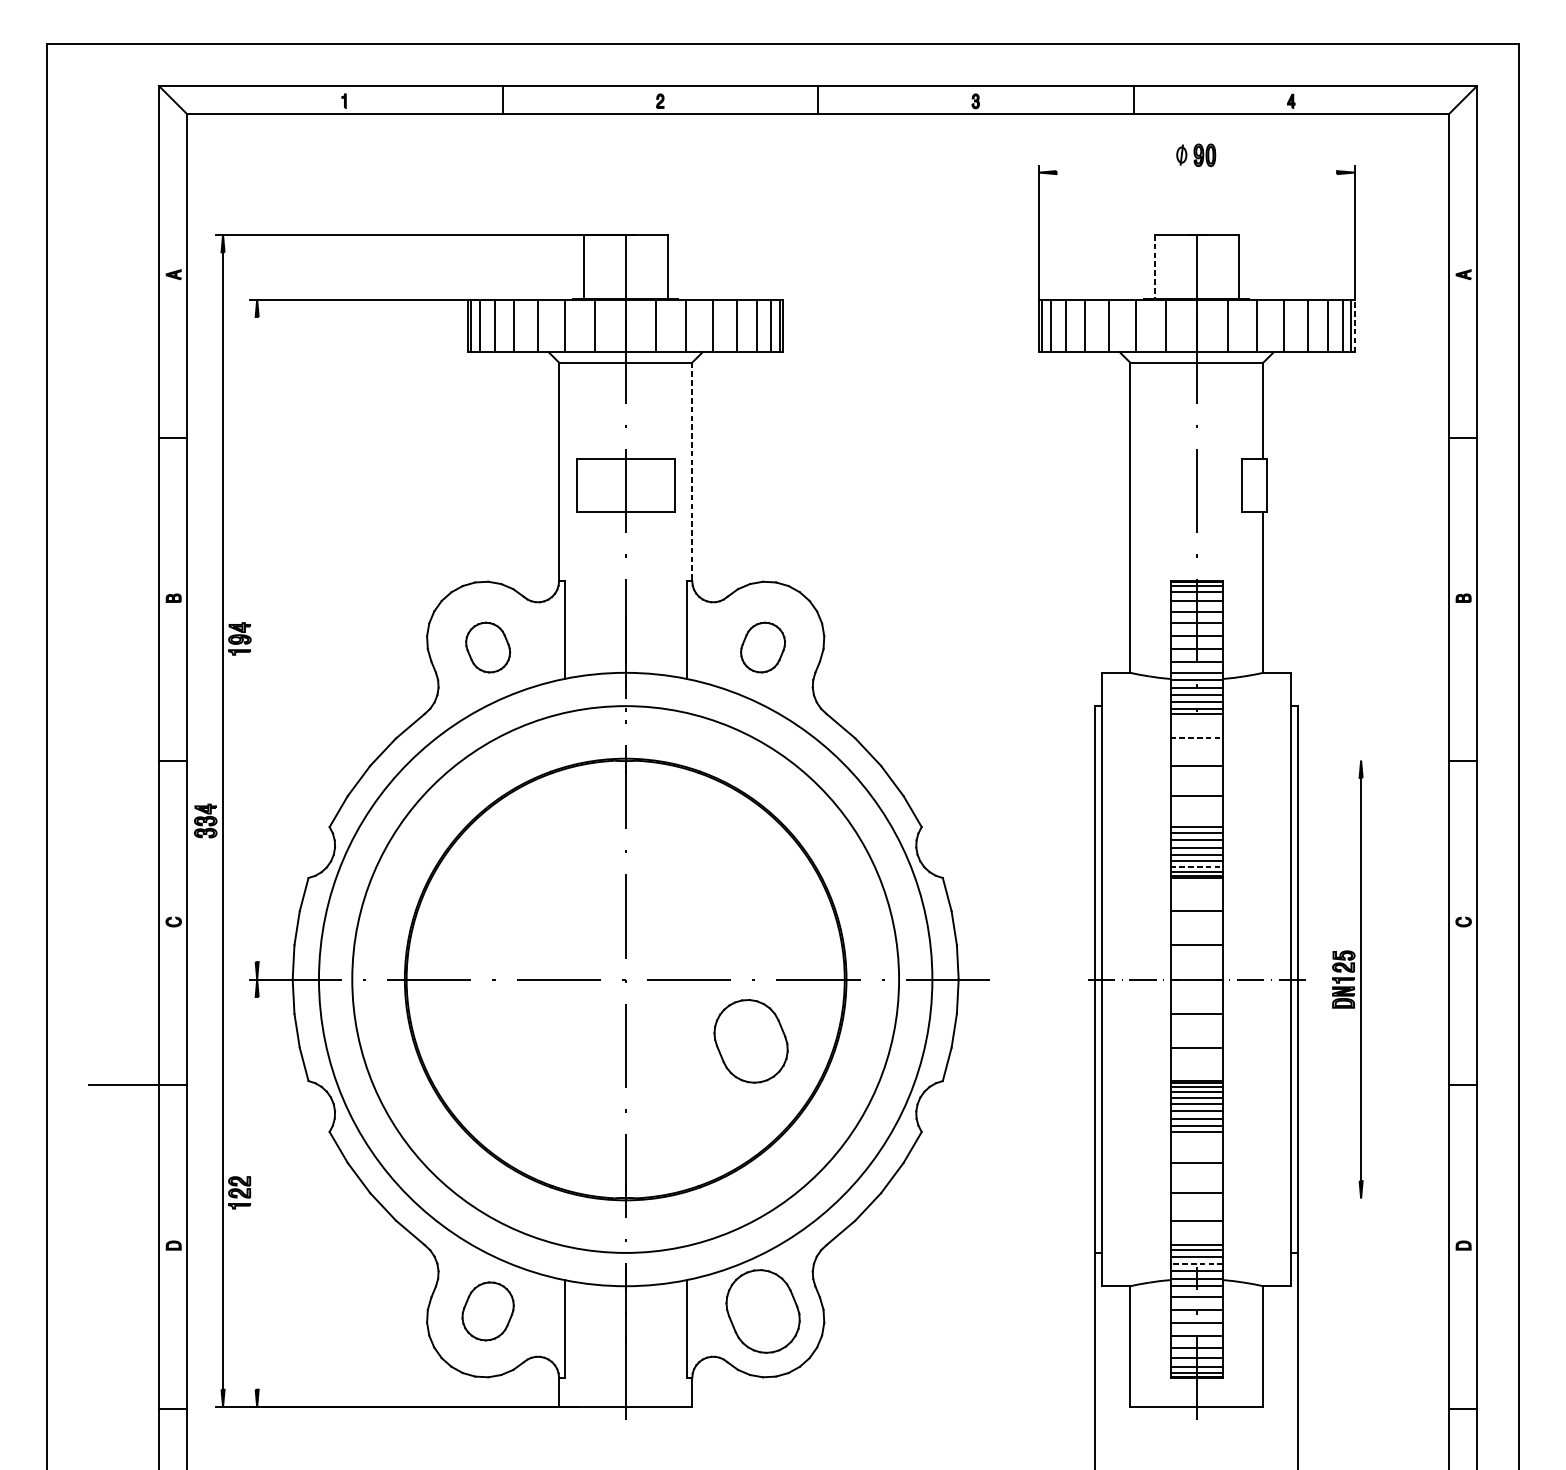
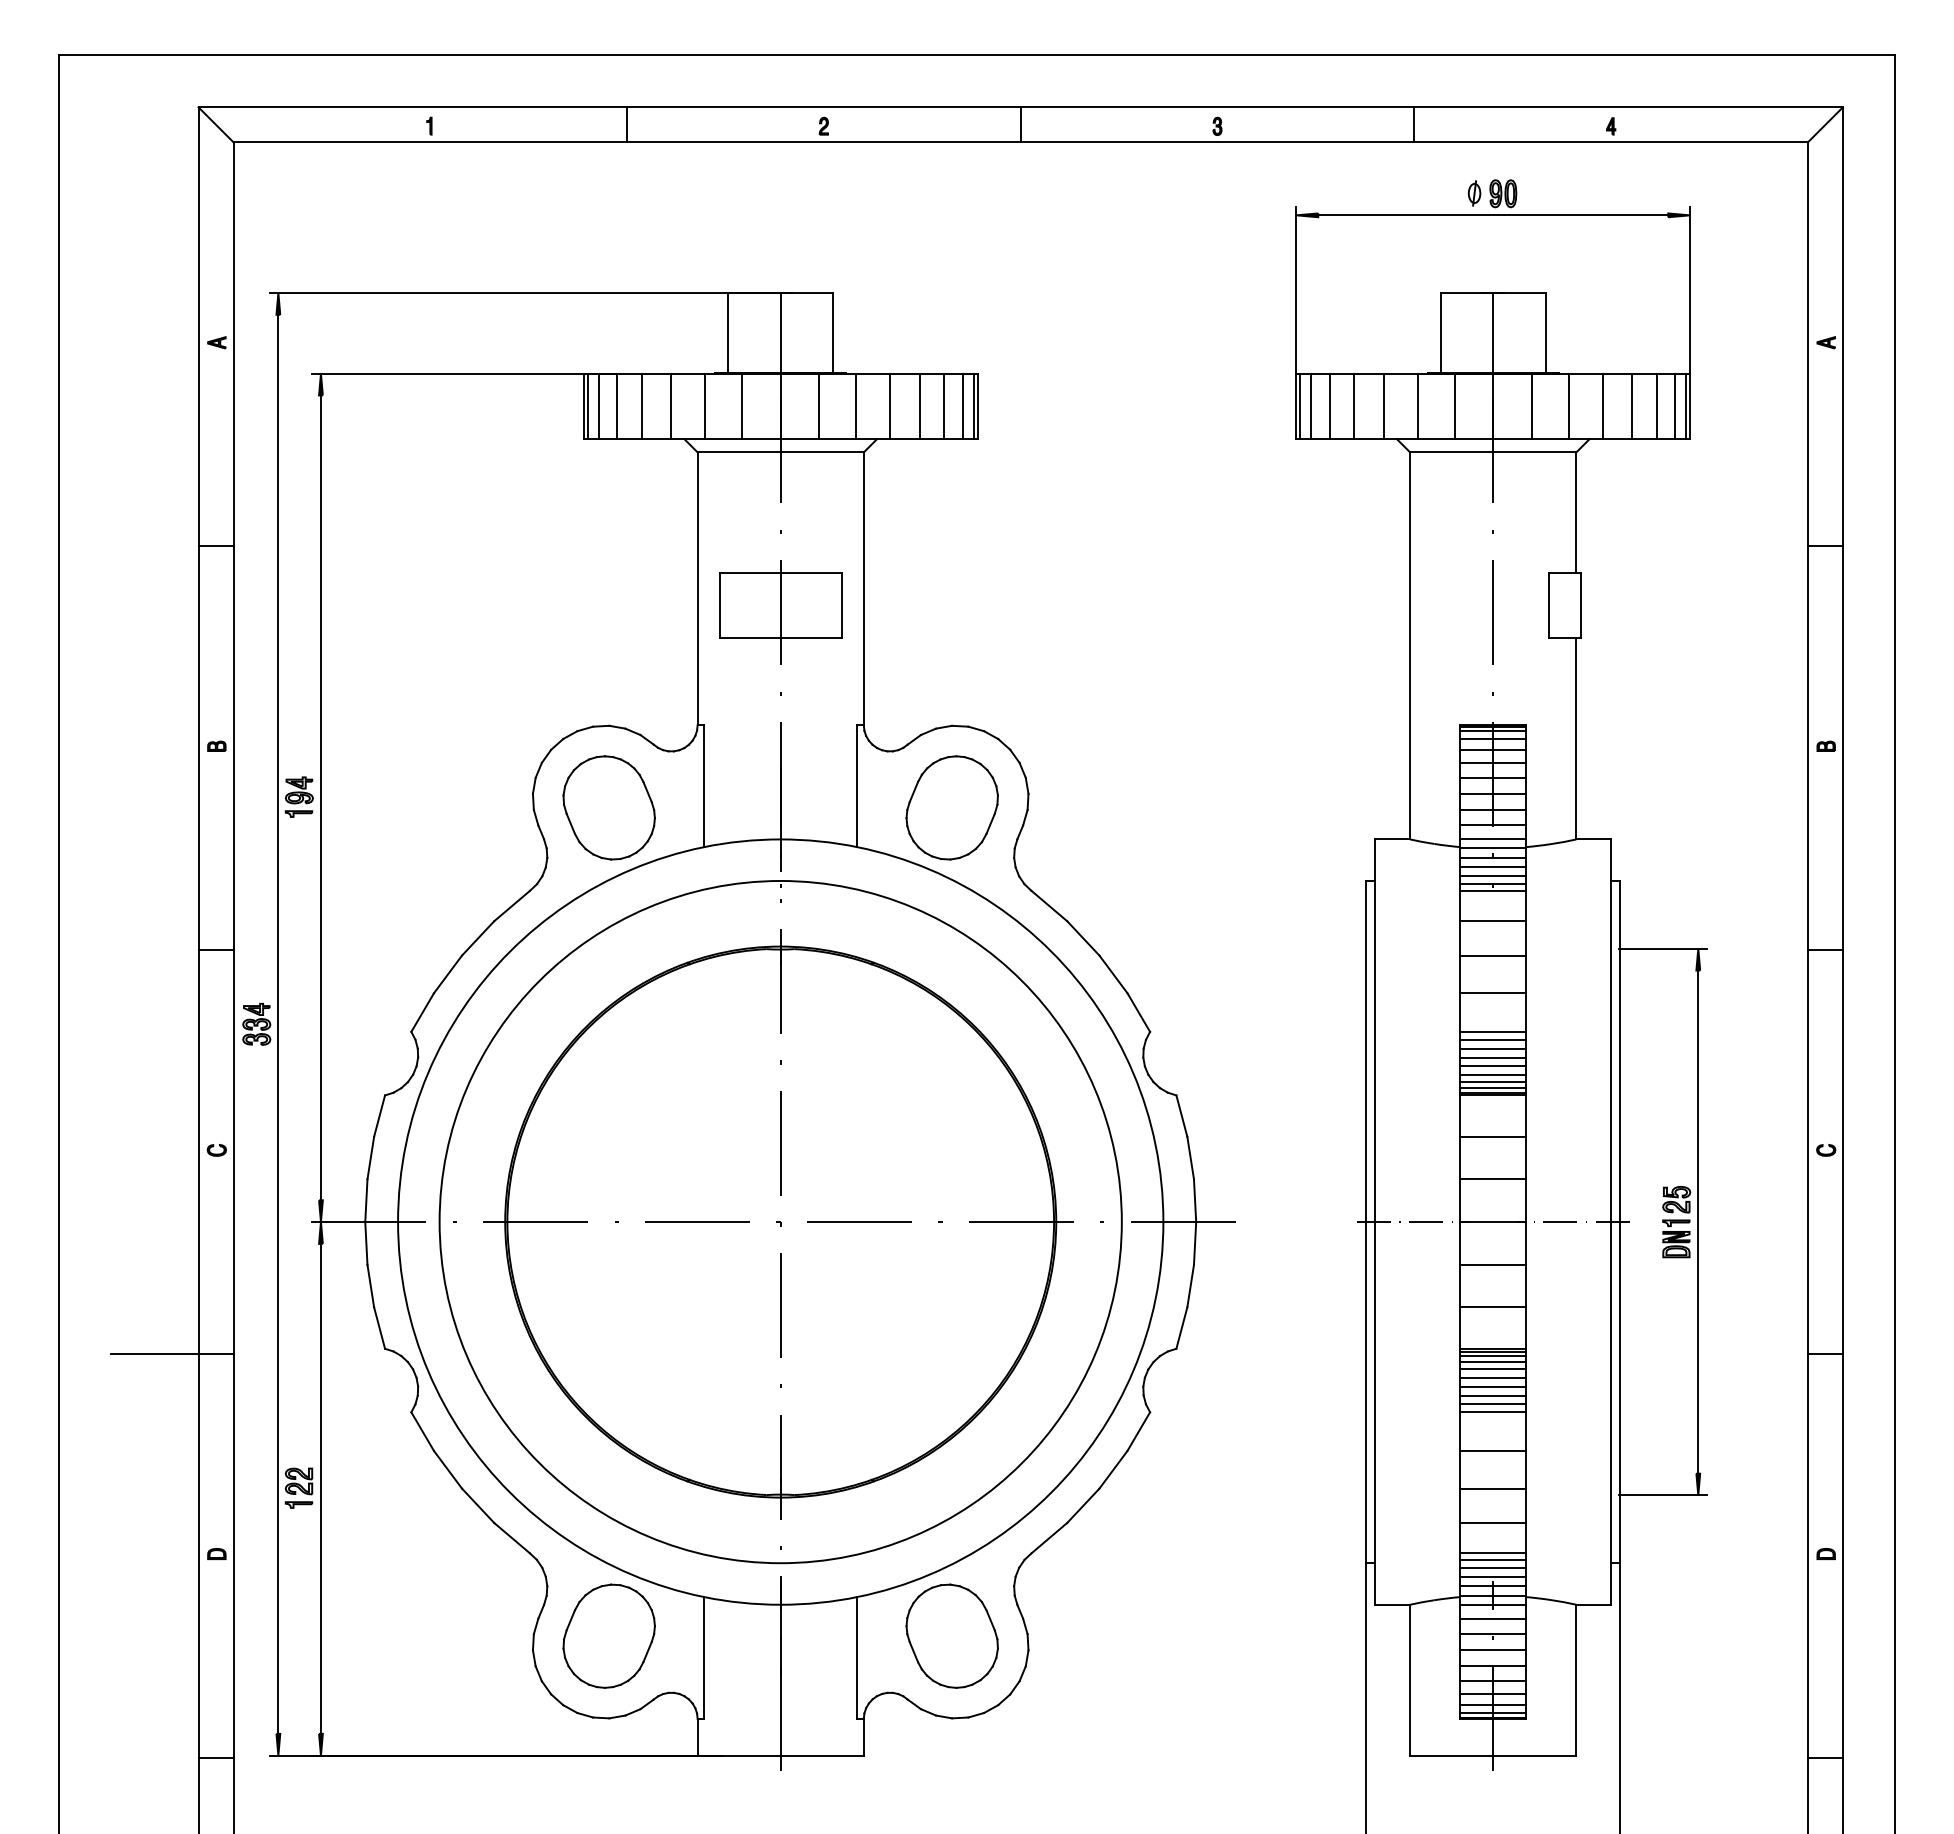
line: (1196, 172) -> (1493, 215), added
line: (1154, 267) -> (1440, 333), dashed -> solid
line: (1354, 325) -> (1690, 406), dashed -> solid
line: (692, 472) -> (863, 589), dashed -> solid
line: (256, 639) -> (320, 797), added
part: (487, 647) -> (608, 807), size x1.67
part: (762, 647) -> (951, 807), size x1.67
line: (1196, 738) -> (1493, 921), dashed -> solid
line: (1333, 760) -> (1663, 948), added
line: (1196, 867) -> (1493, 1082), dashed -> solid
part: (750, 1040) -> (936, 1298), removed
line: (256, 1193) -> (320, 1488), added
line: (1333, 1198) -> (1663, 1495), added
line: (1196, 1263) -> (1493, 1576), dashed -> solid
part: (487, 1310) -> (608, 1635), size x1.43

